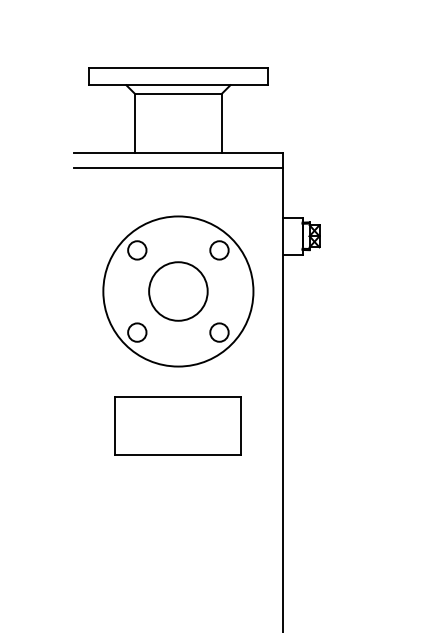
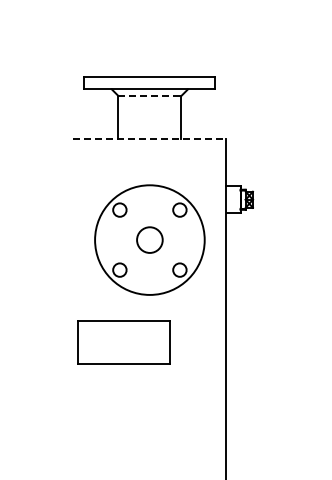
line: (177, 93) -> (149, 95), solid -> dashed
line: (177, 152) -> (149, 138), solid -> dashed
line: (177, 168) -> (149, 150), removed
circle: (177, 290) -> (149, 239), size x0.6
part: (177, 426) -> (123, 342), moved

